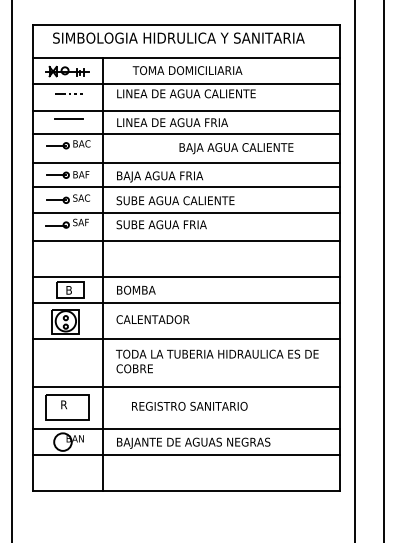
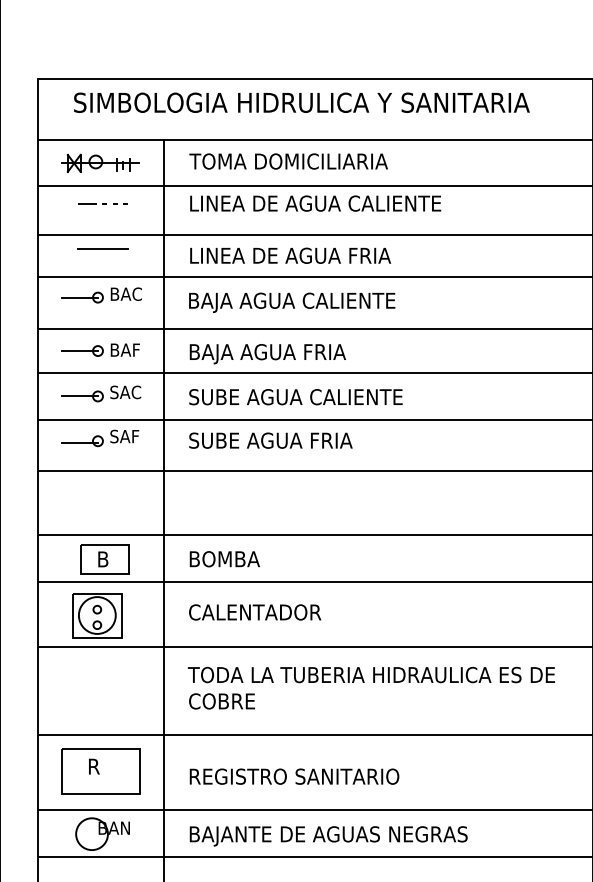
text: (187, 70) -> (288, 161), moved
text: (236, 148) -> (292, 302), moved
text: (189, 405) -> (293, 775), moved

